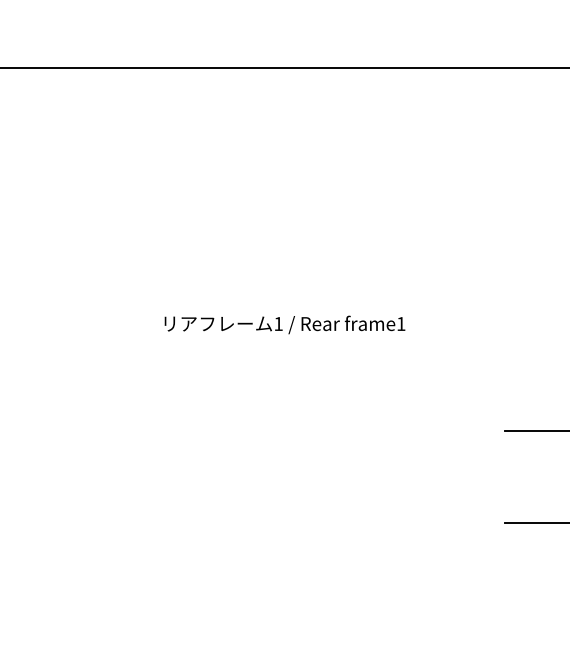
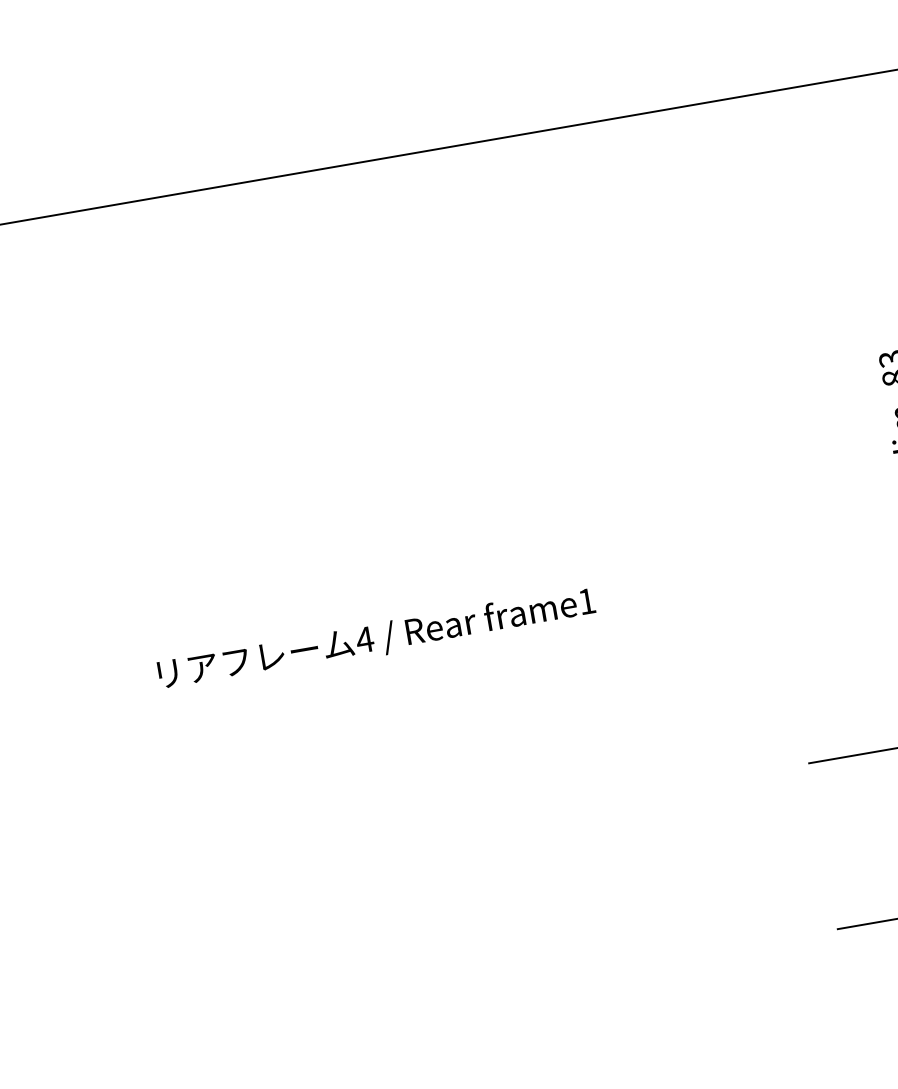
text: (278, 323) -> (364, 638), 1 -> 4

